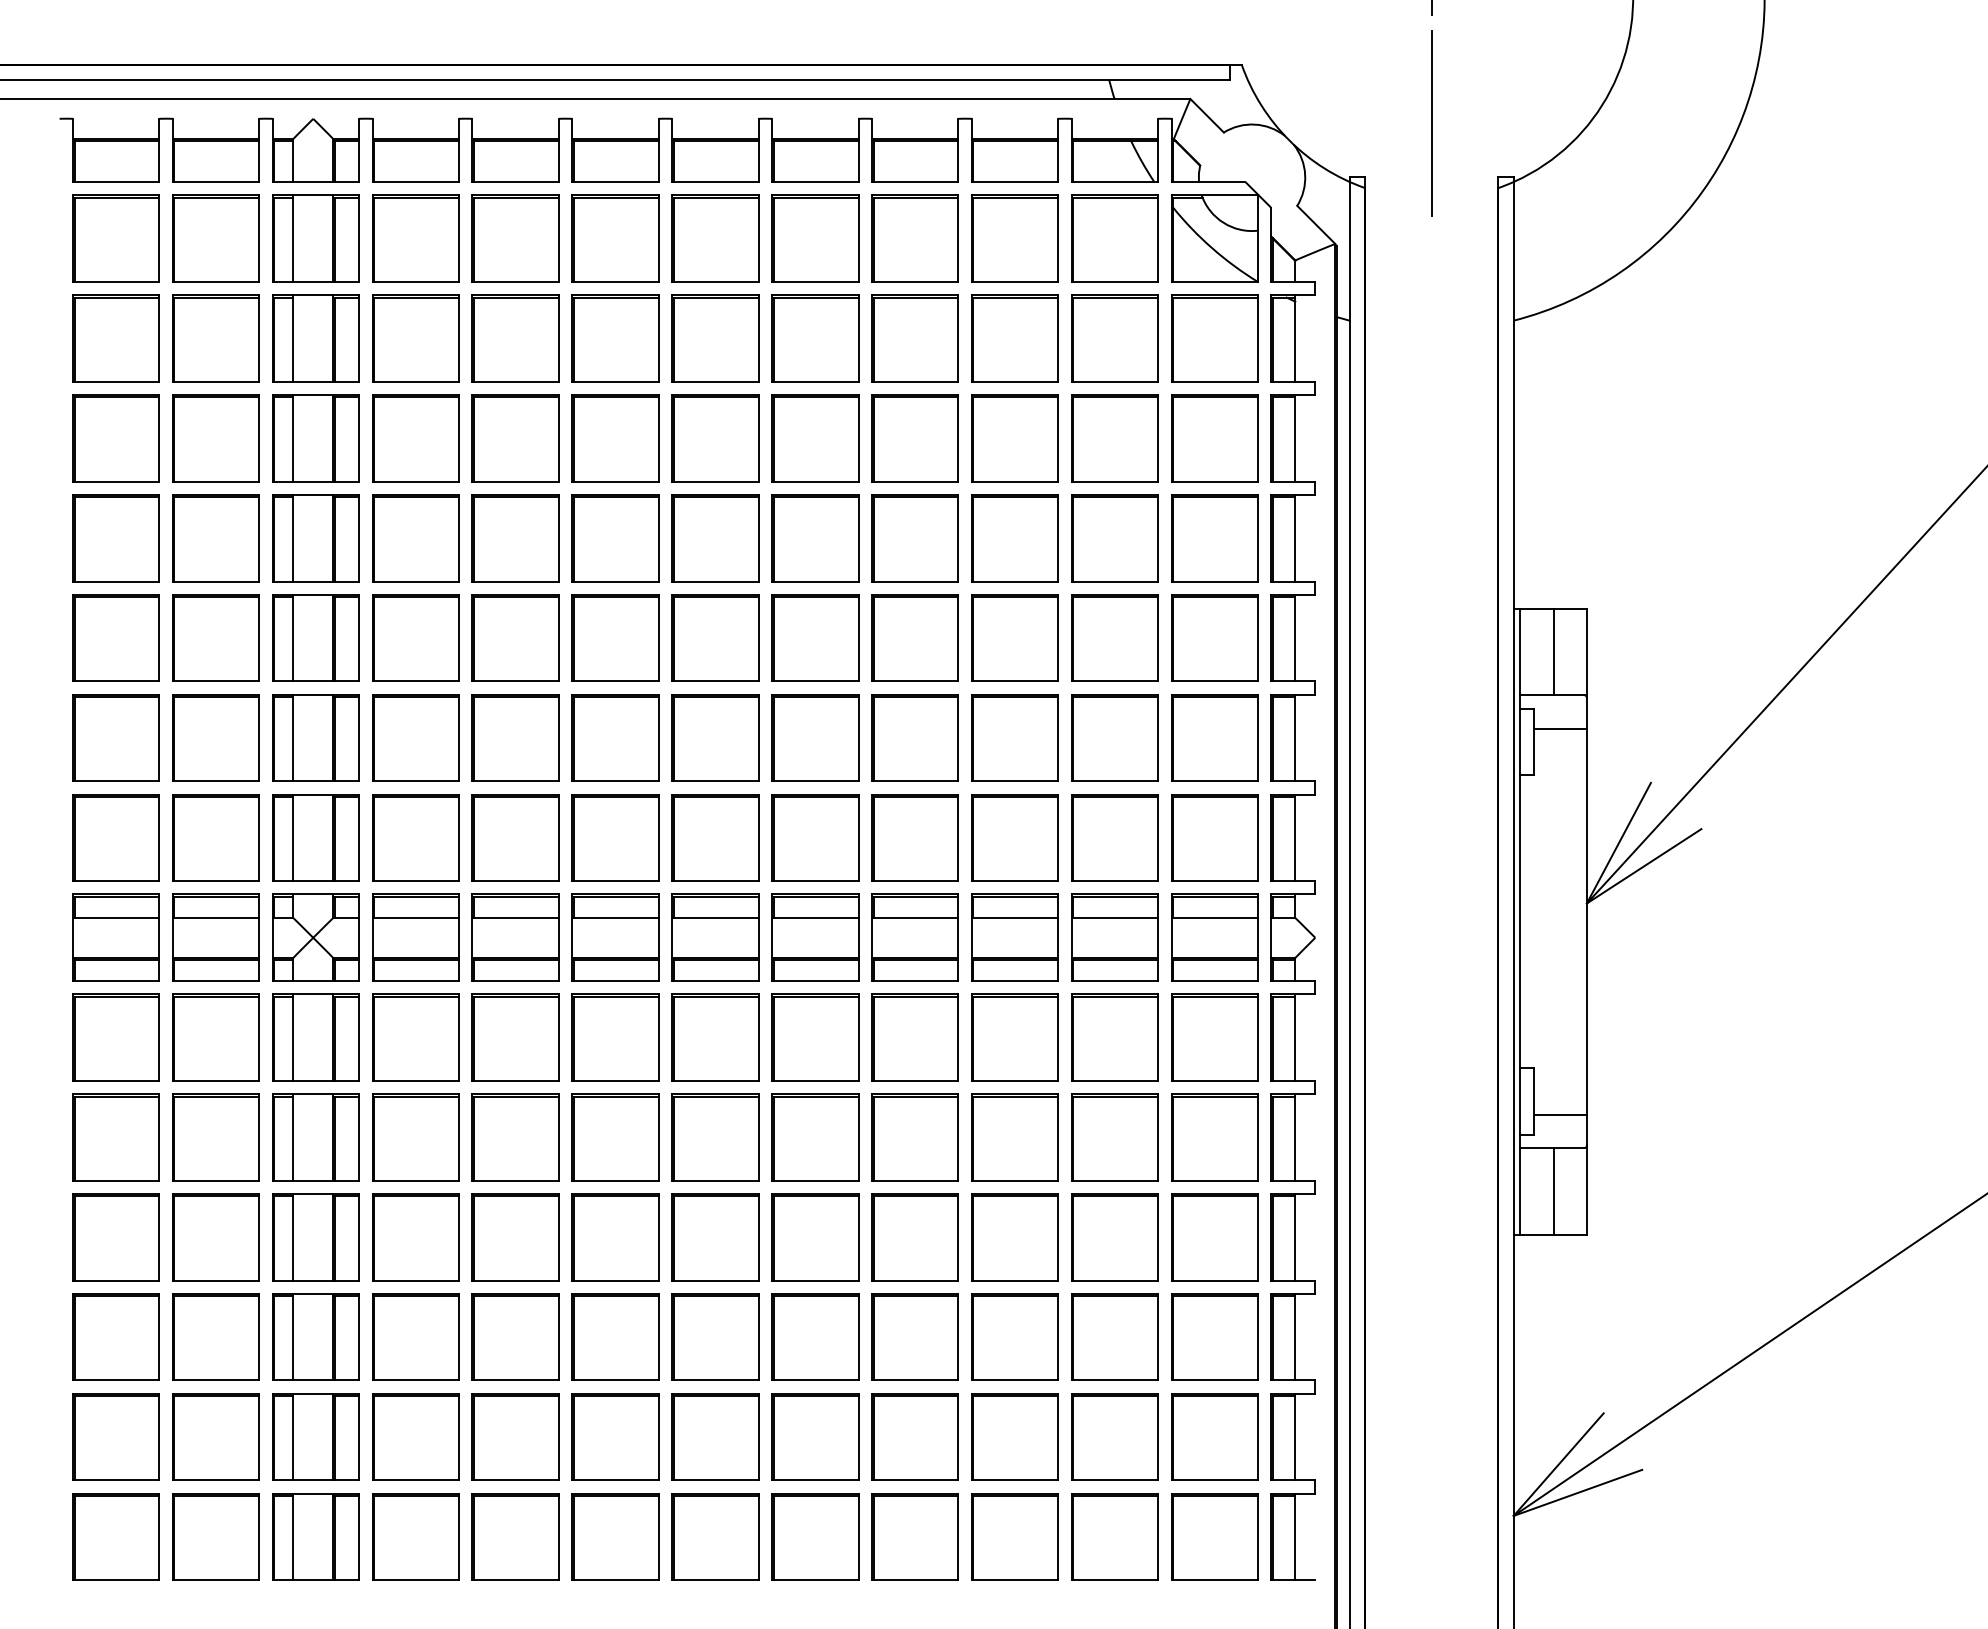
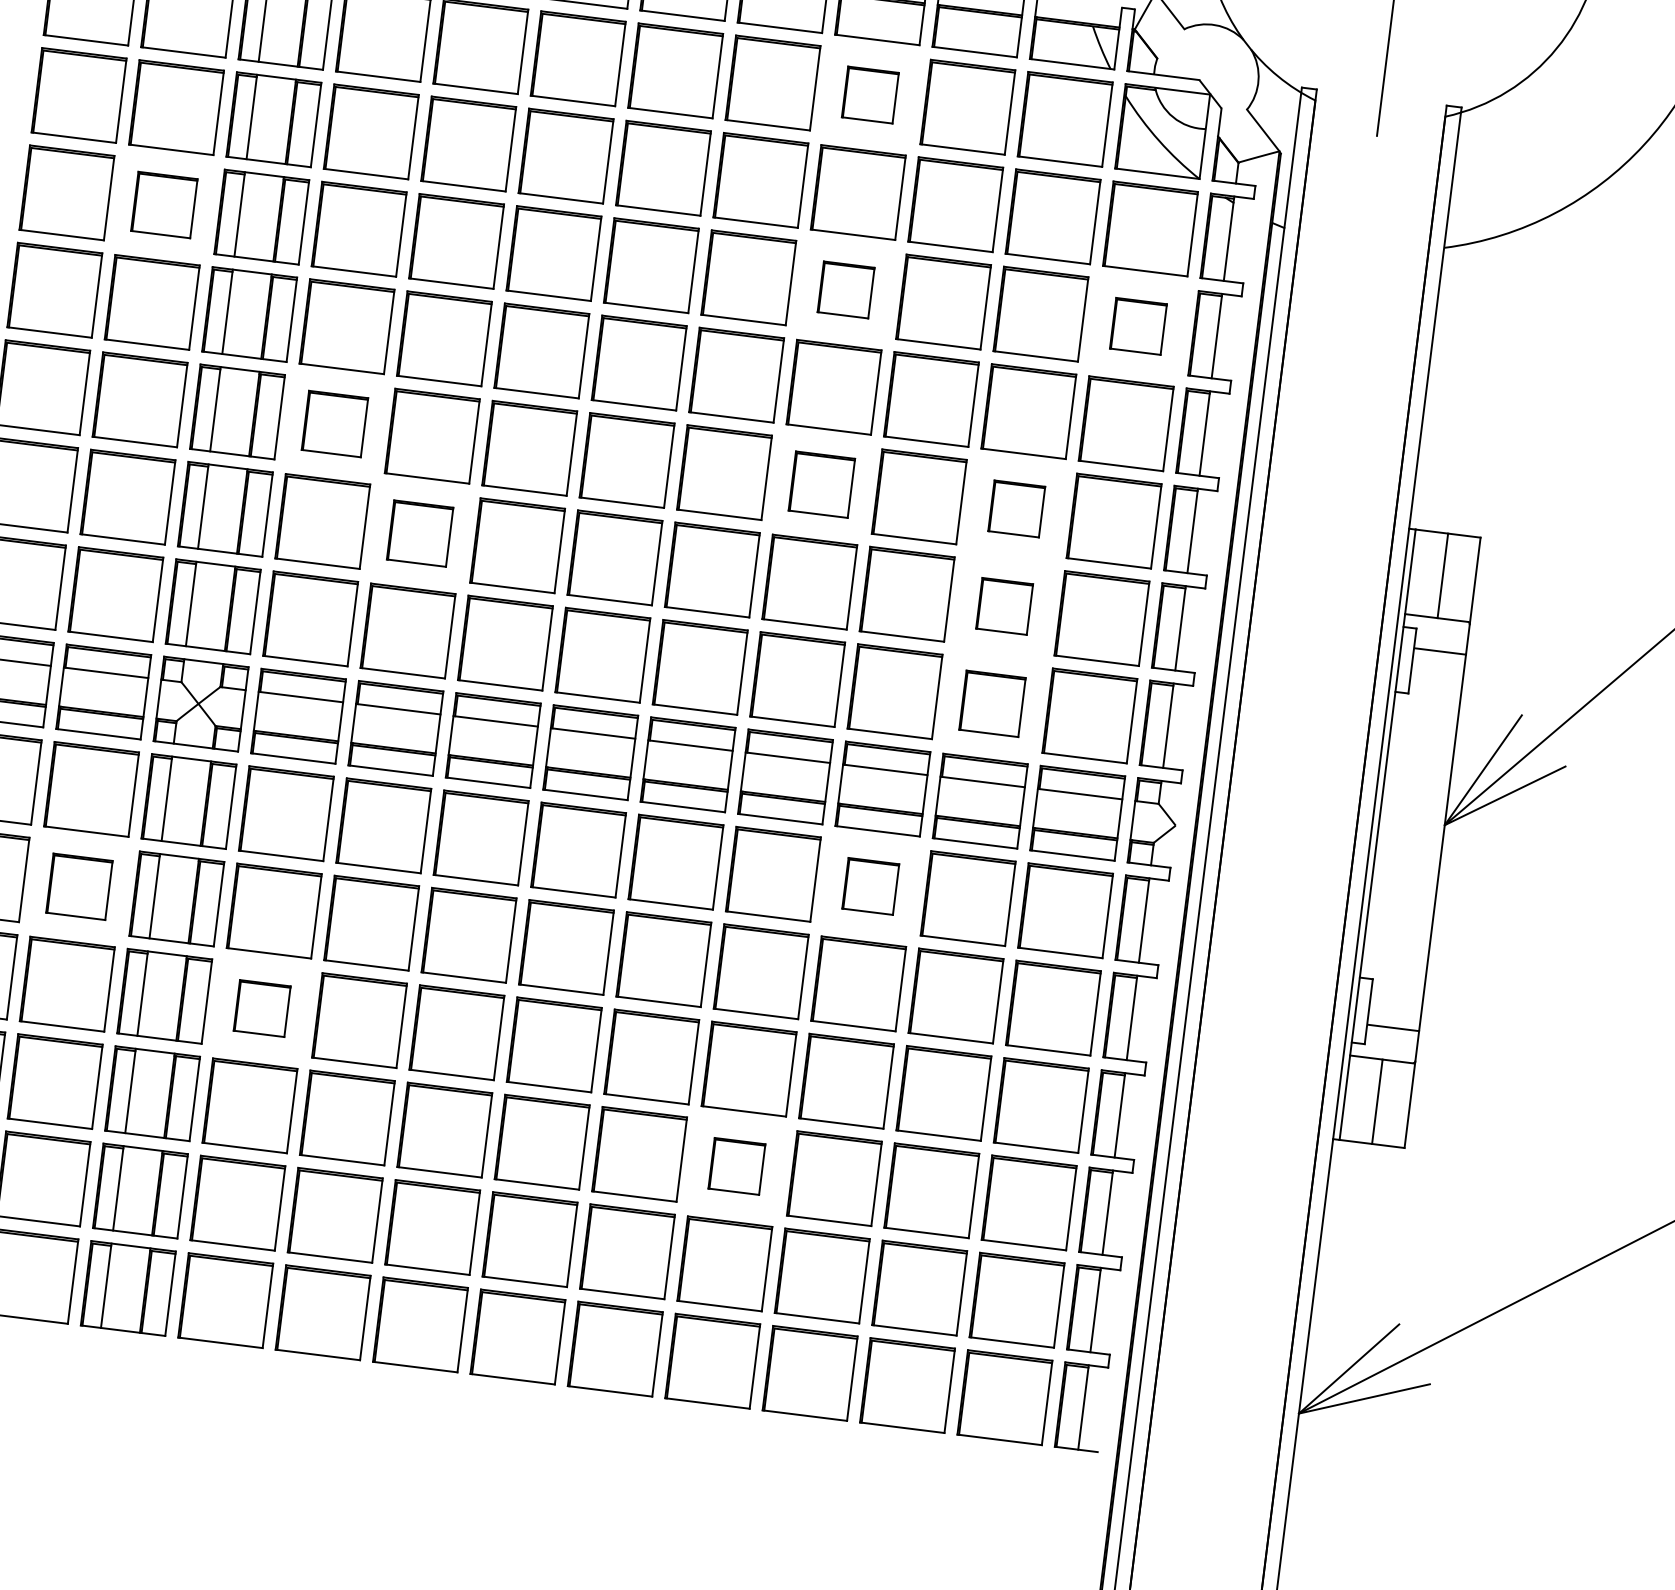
part: (914, 238) -> (869, 94), size x0.6
part: (215, 438) -> (163, 205), size x0.7
part: (914, 438) -> (845, 289), size x0.6
part: (1214, 438) -> (1138, 326), size x0.6
part: (415, 637) -> (334, 423), size x0.7
part: (914, 637) -> (821, 484), size x0.7
part: (1114, 637) -> (1016, 508), size x0.6
part: (515, 737) -> (420, 533), size x0.7
part: (1114, 737) -> (1004, 605), size x0.6
part: (1114, 837) -> (992, 703), size x0.7
part: (1014, 1037) -> (870, 886), size x0.6
part: (215, 1137) -> (78, 886), size x0.7
part: (415, 1237) -> (261, 1008), size x0.6
part: (914, 1336) -> (736, 1165), size x0.6

